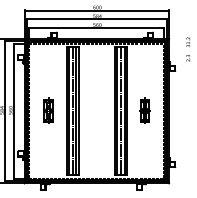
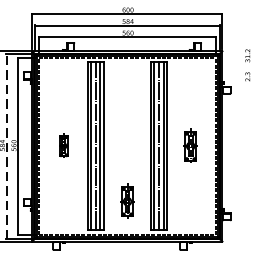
line: (5, 110) -> (7, 145), solid -> dashed
part: (48, 110) -> (63, 145), size x0.7
part: (96, 152) -> (126, 200), added

